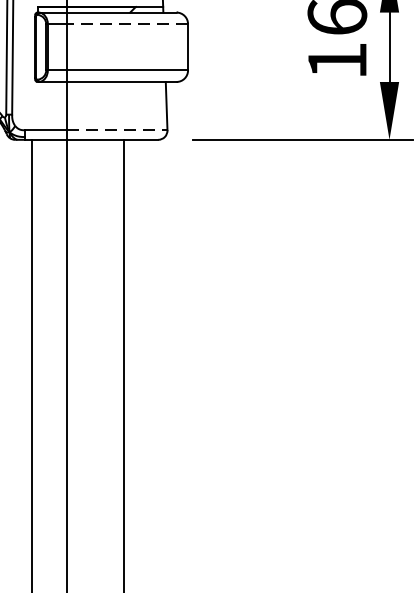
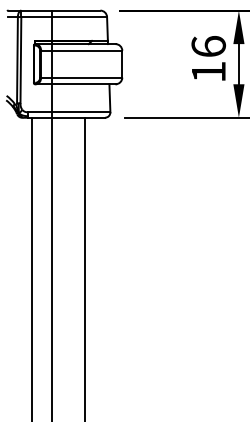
line: (126, 23) -> (86, 50), dashed -> solid
line: (117, 130) -> (81, 112), dashed -> solid

